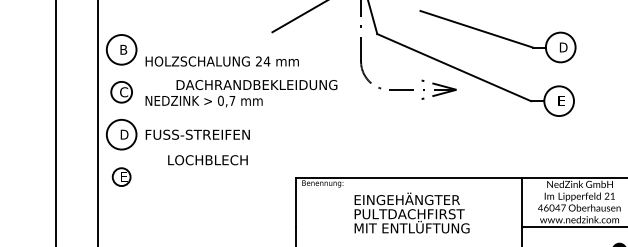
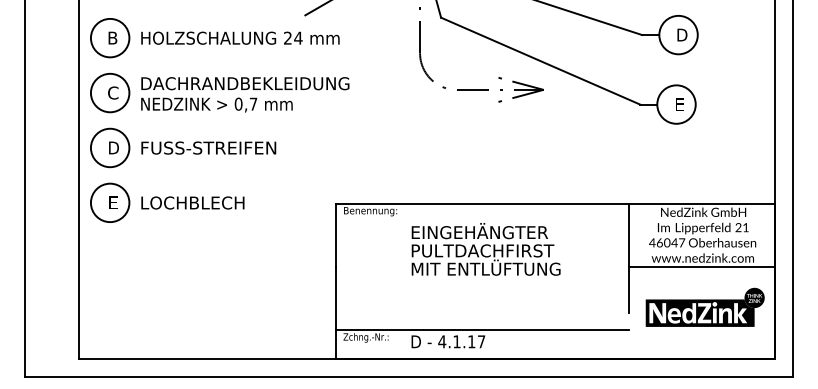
text: (222, 60) -> (240, 37), moved
text: (257, 84) -> (245, 83), moved
circle: (121, 91) -> (109, 92), size x1.43
text: (207, 159) -> (192, 202), moved
circle: (121, 176) -> (109, 202), size x1.67

